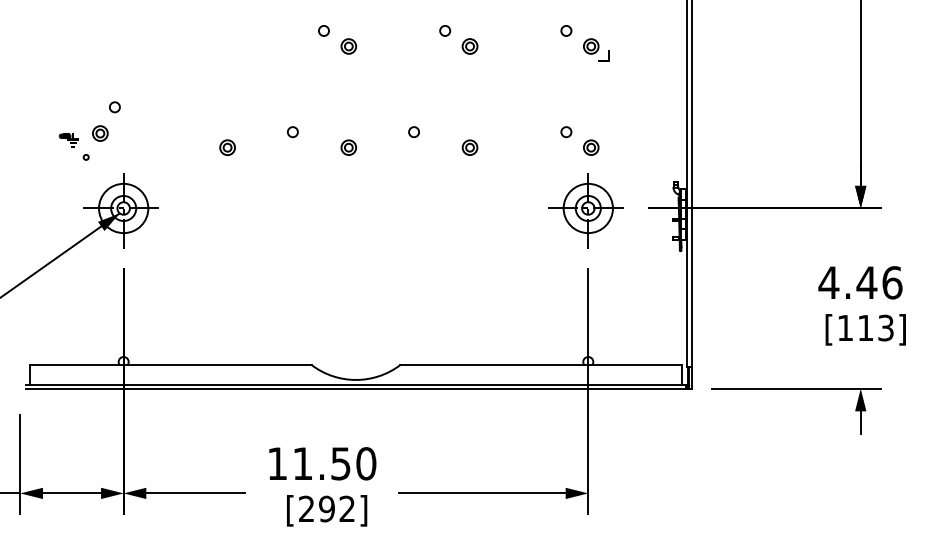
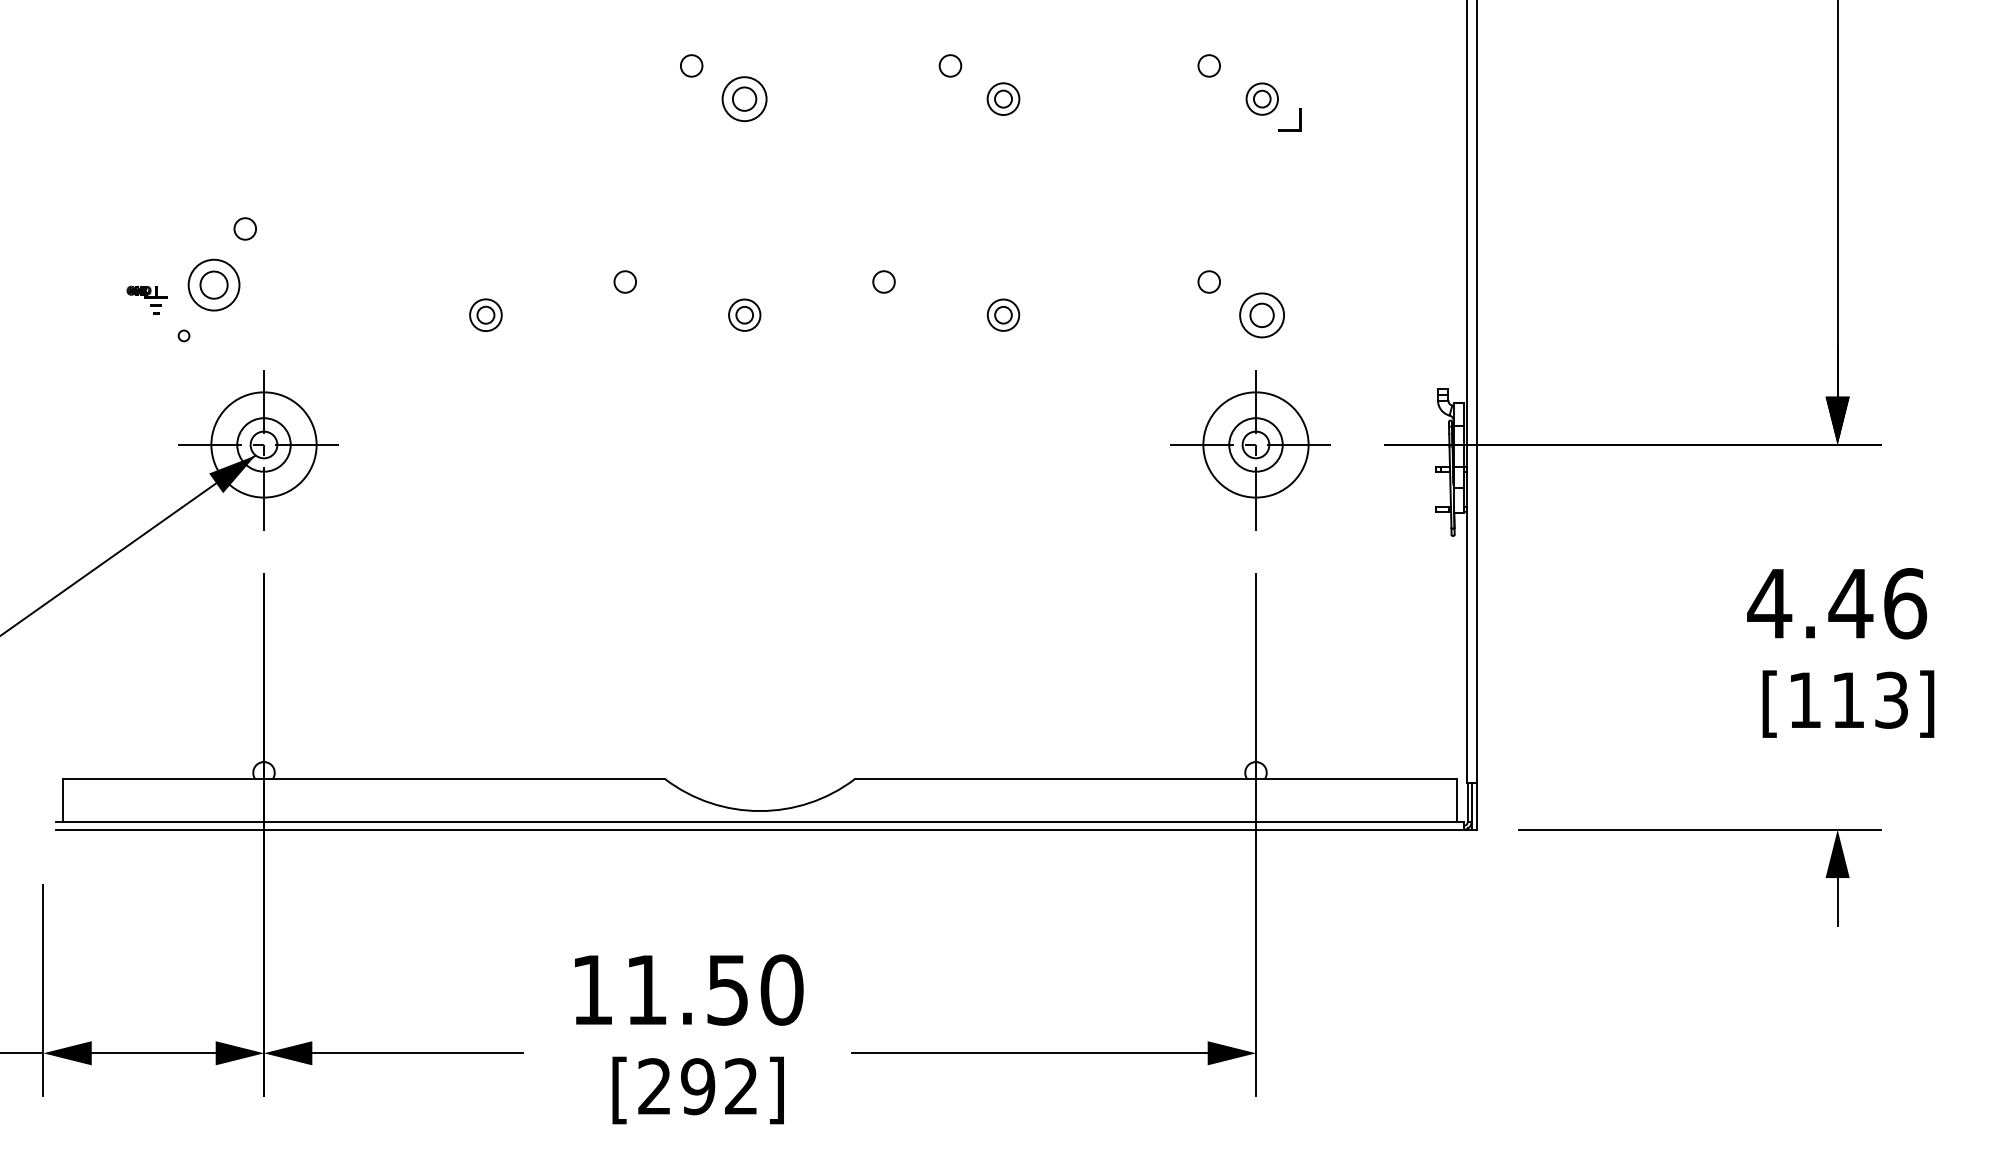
part: (348, 46) -> (744, 99), size x1.4
part: (100, 133) -> (214, 284), size x1.6
part: (591, 147) -> (1262, 314), size x1.4

